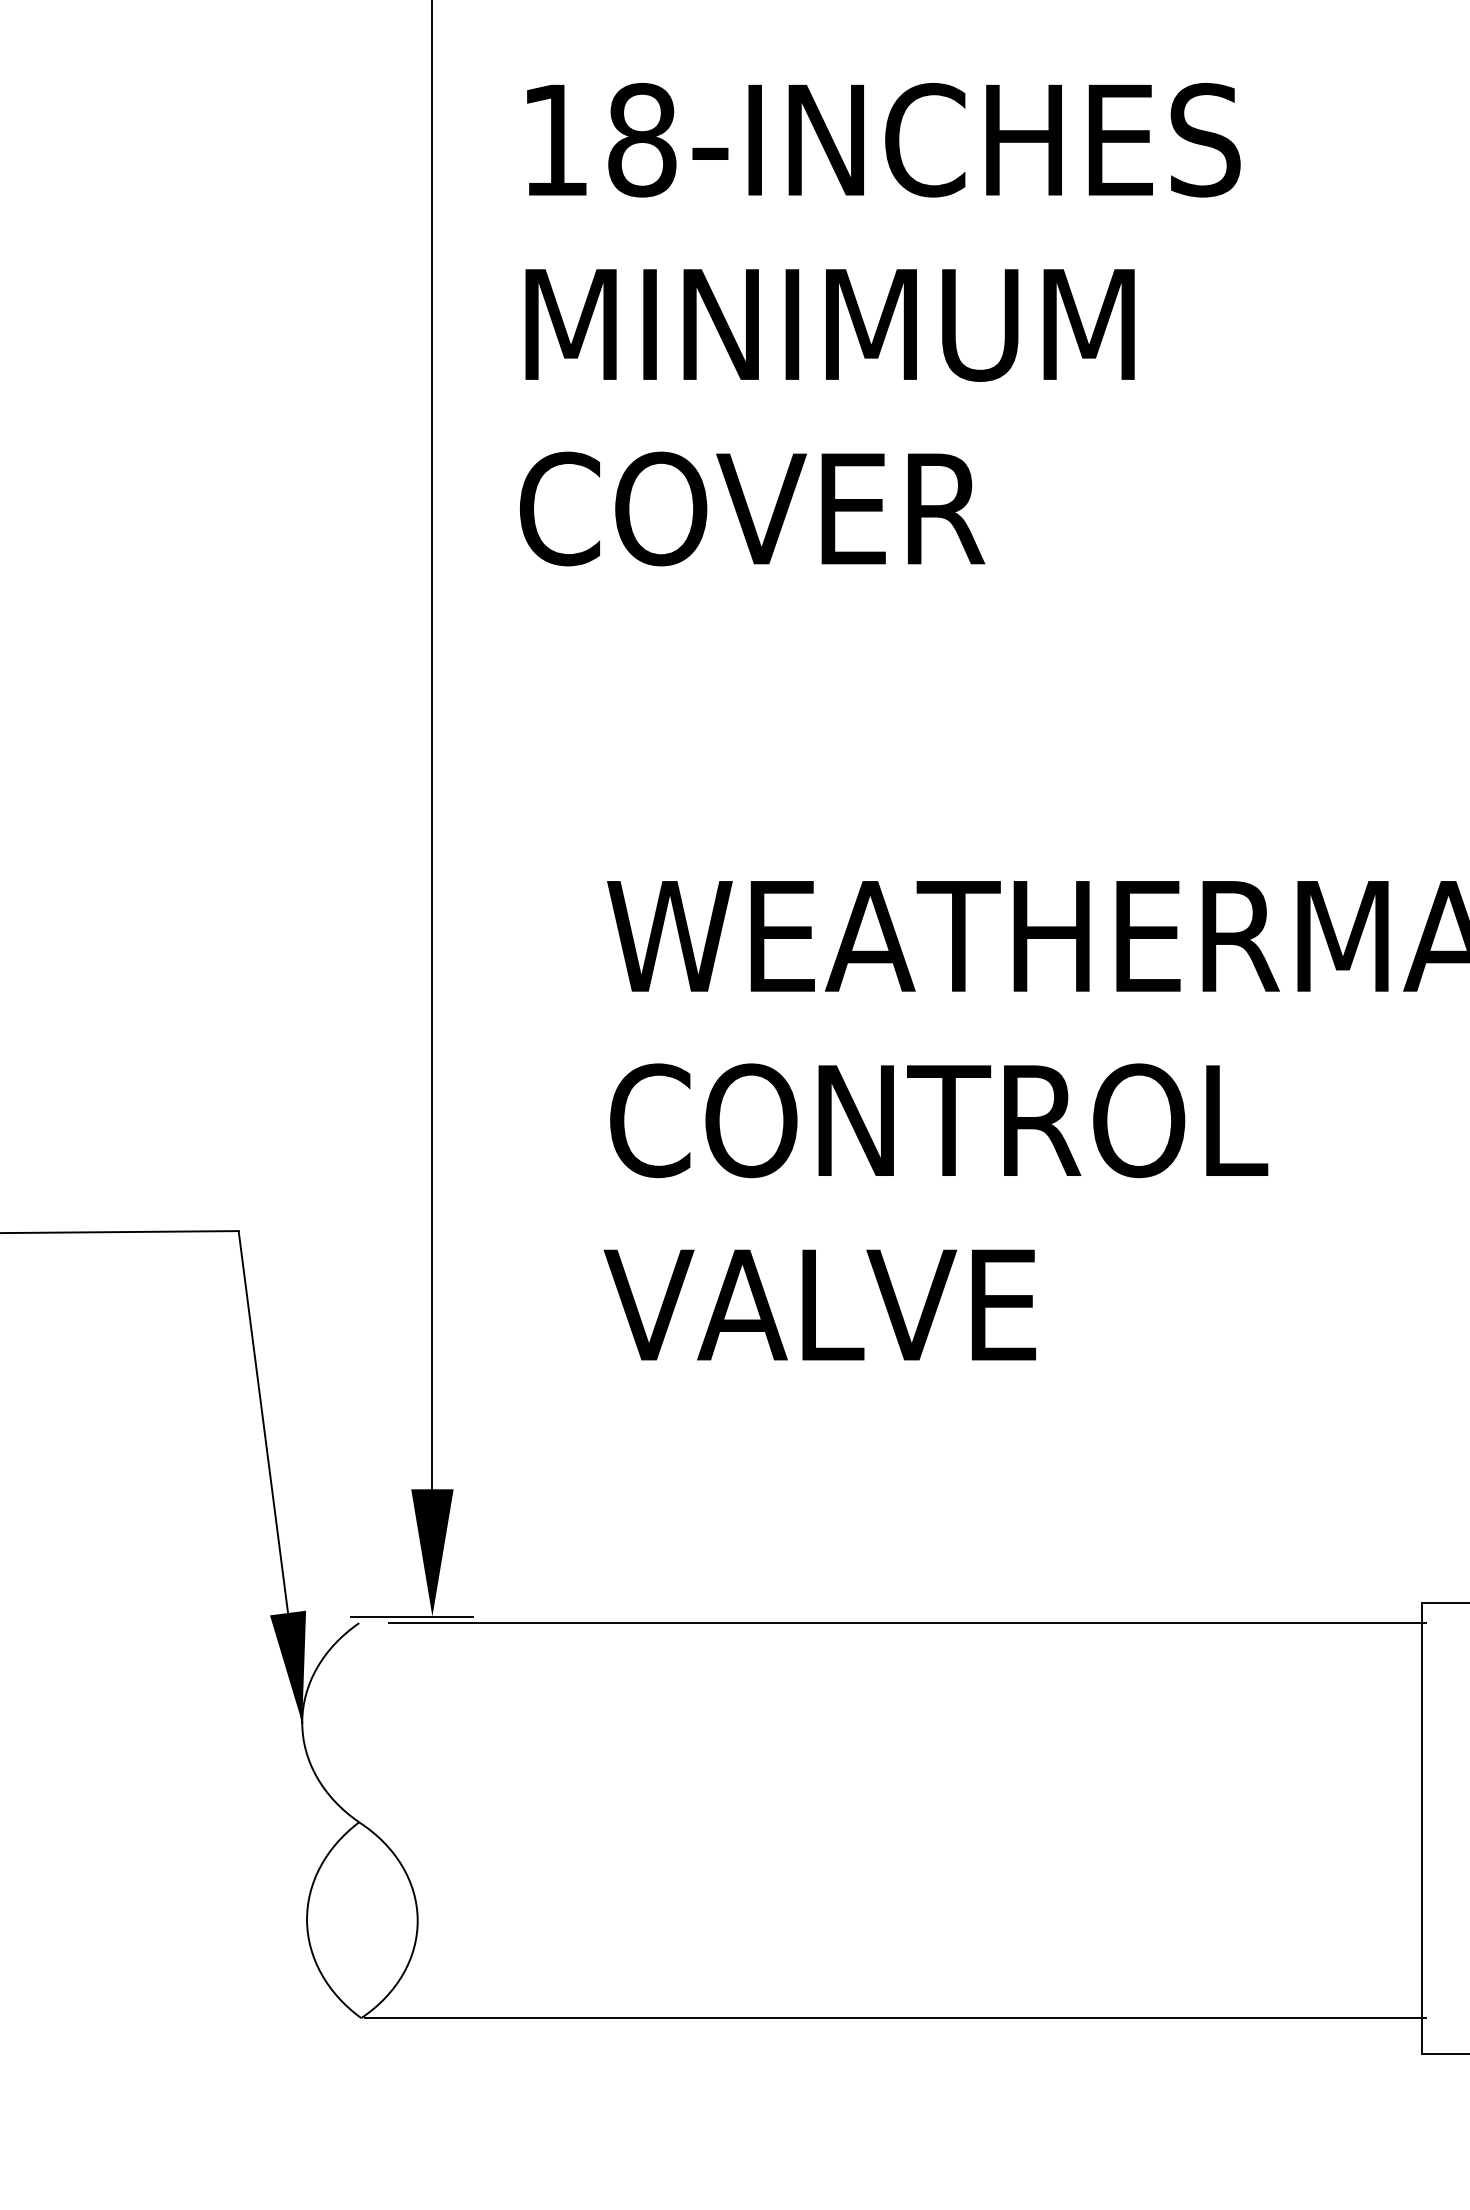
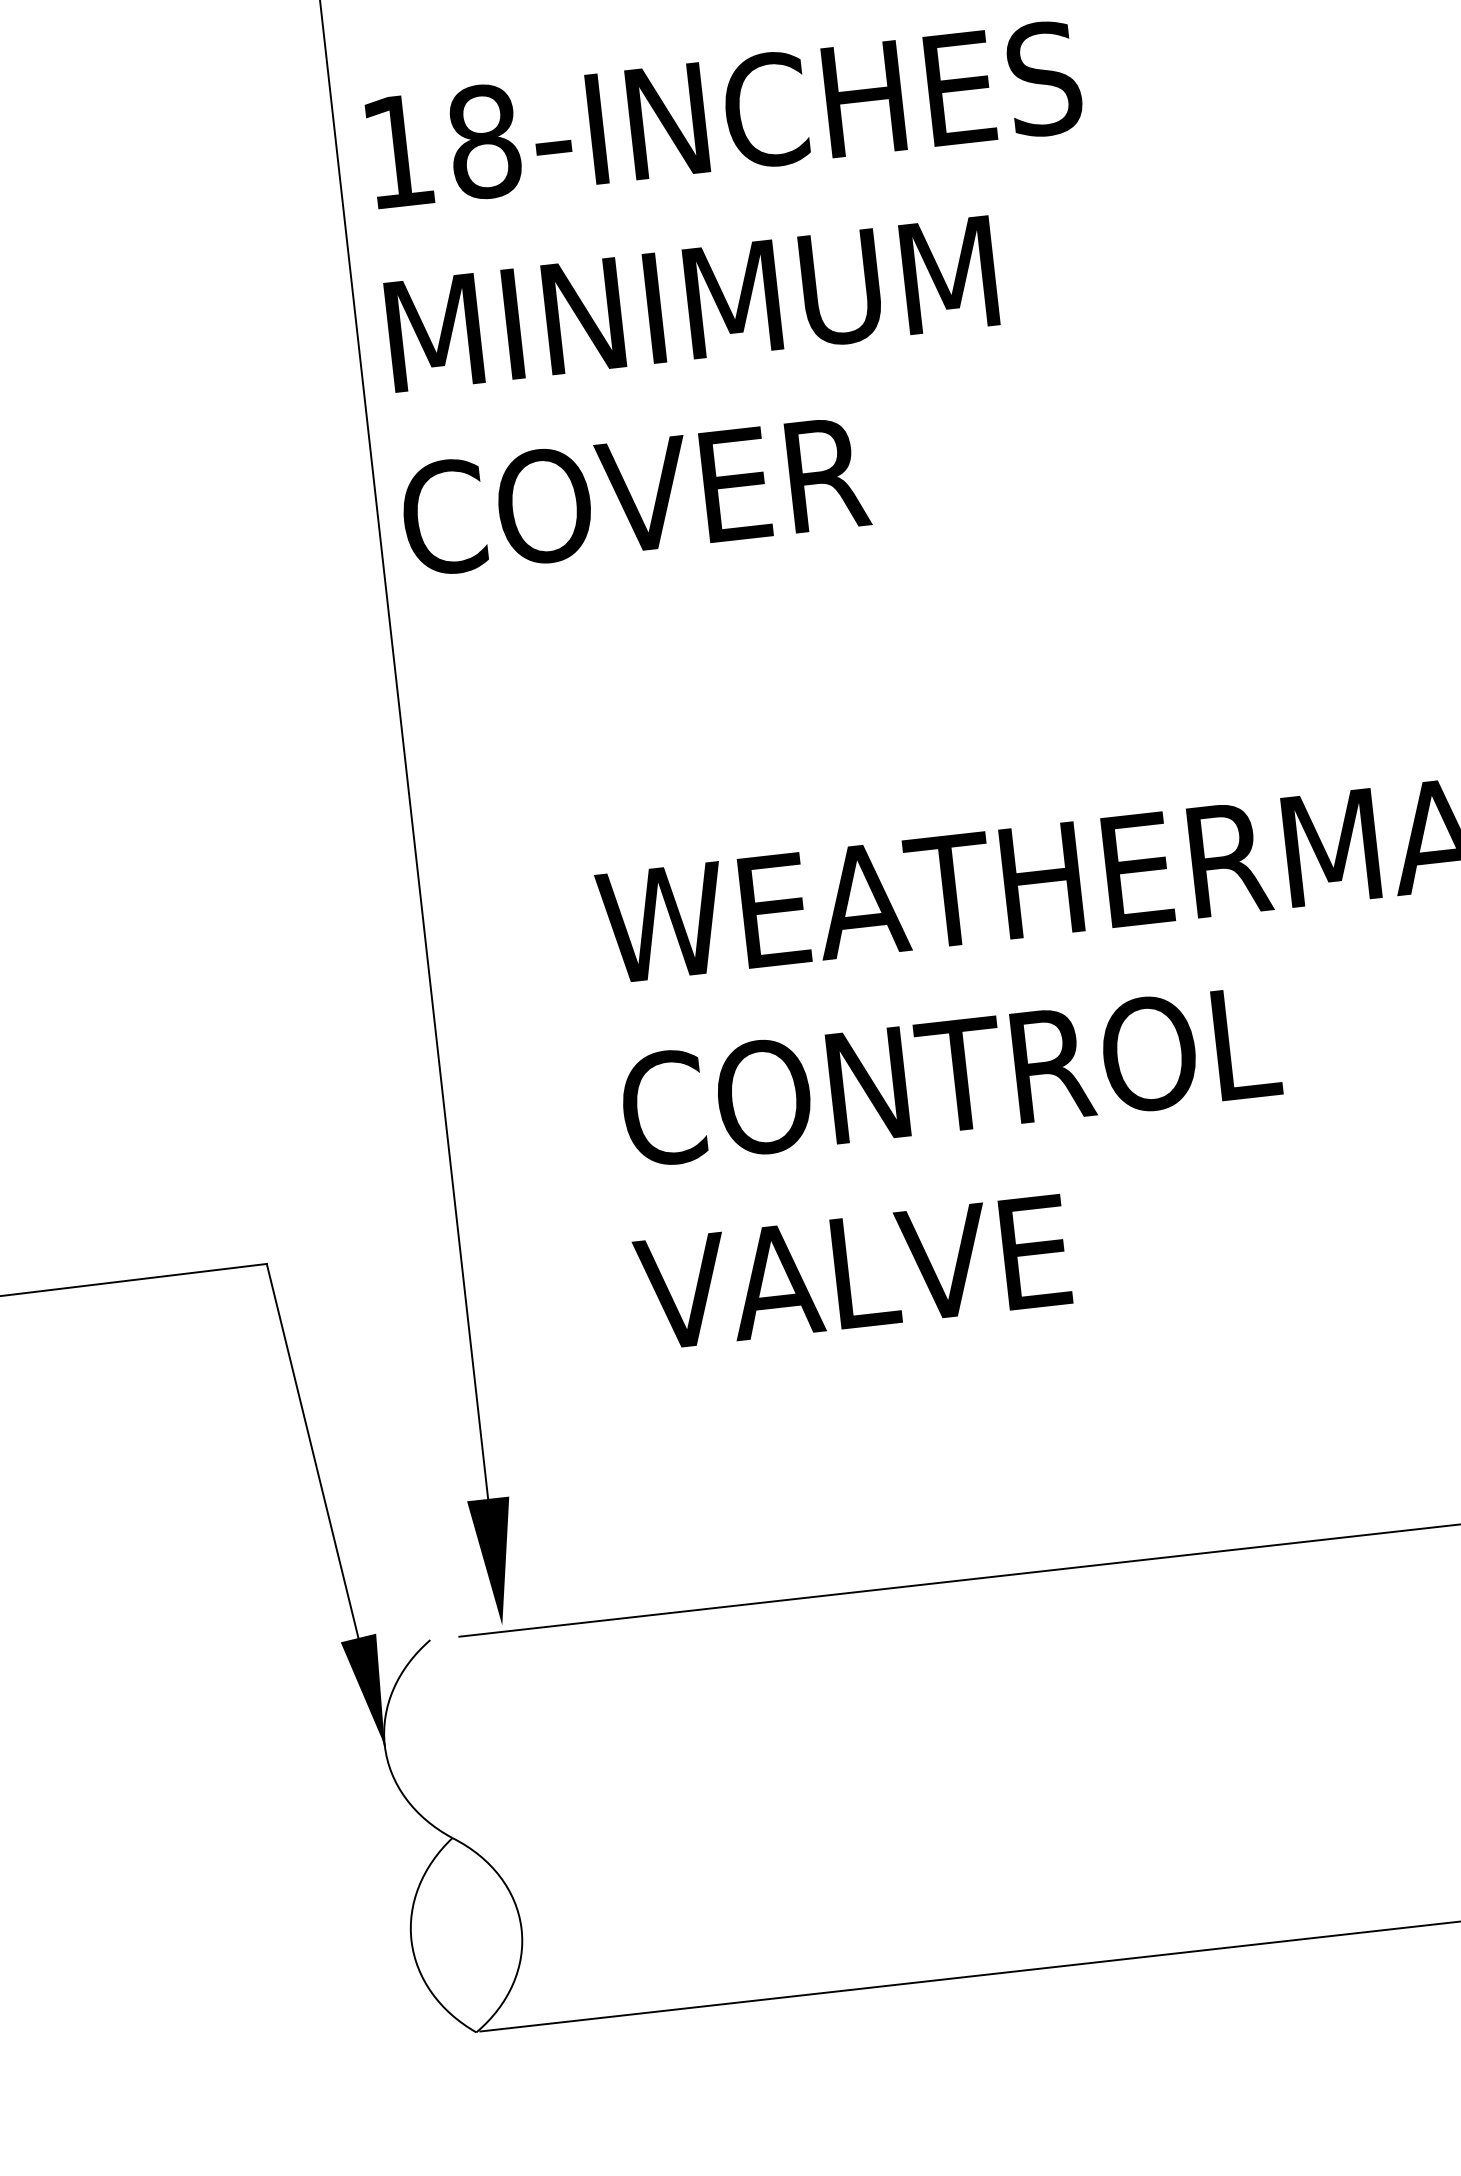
text: (880, 324) -> (741, 298), moved
line: (411, 1616) -> (481, 1627), removed

